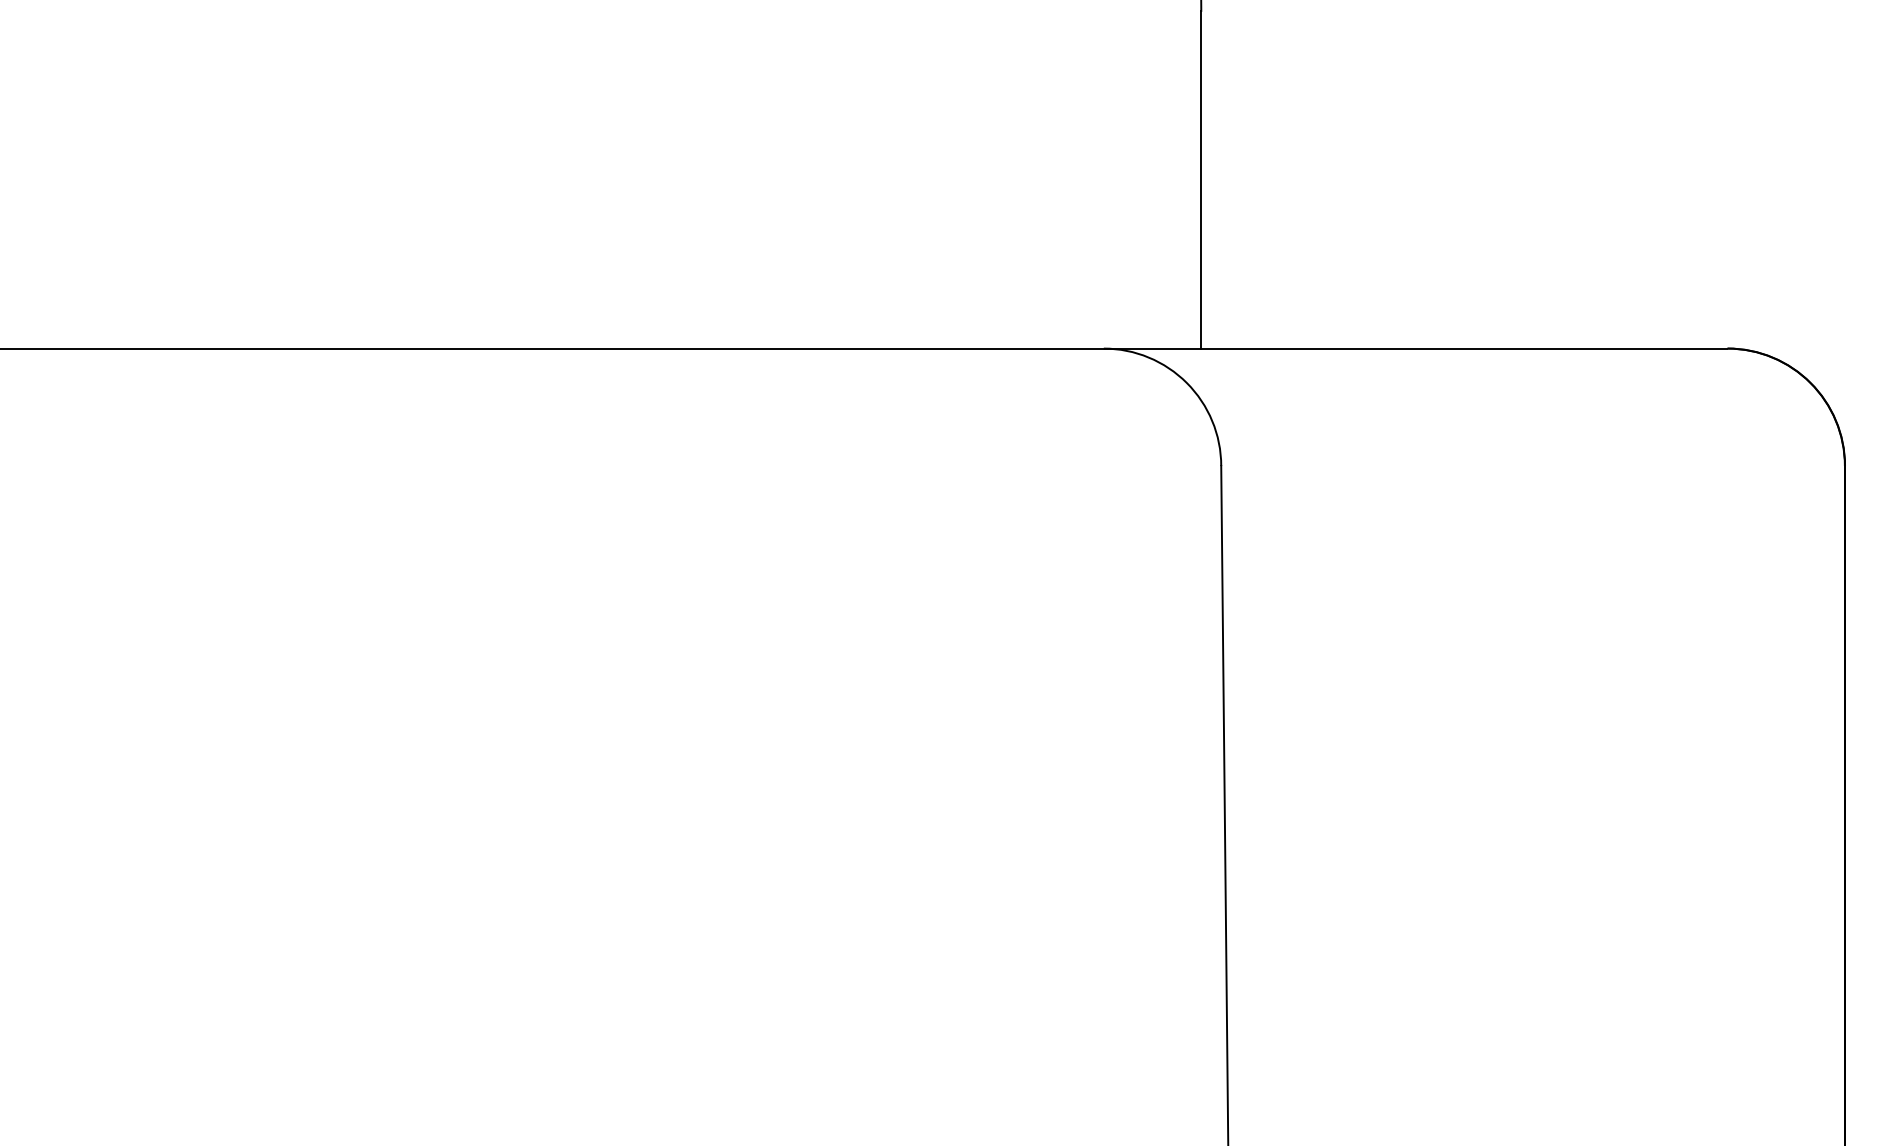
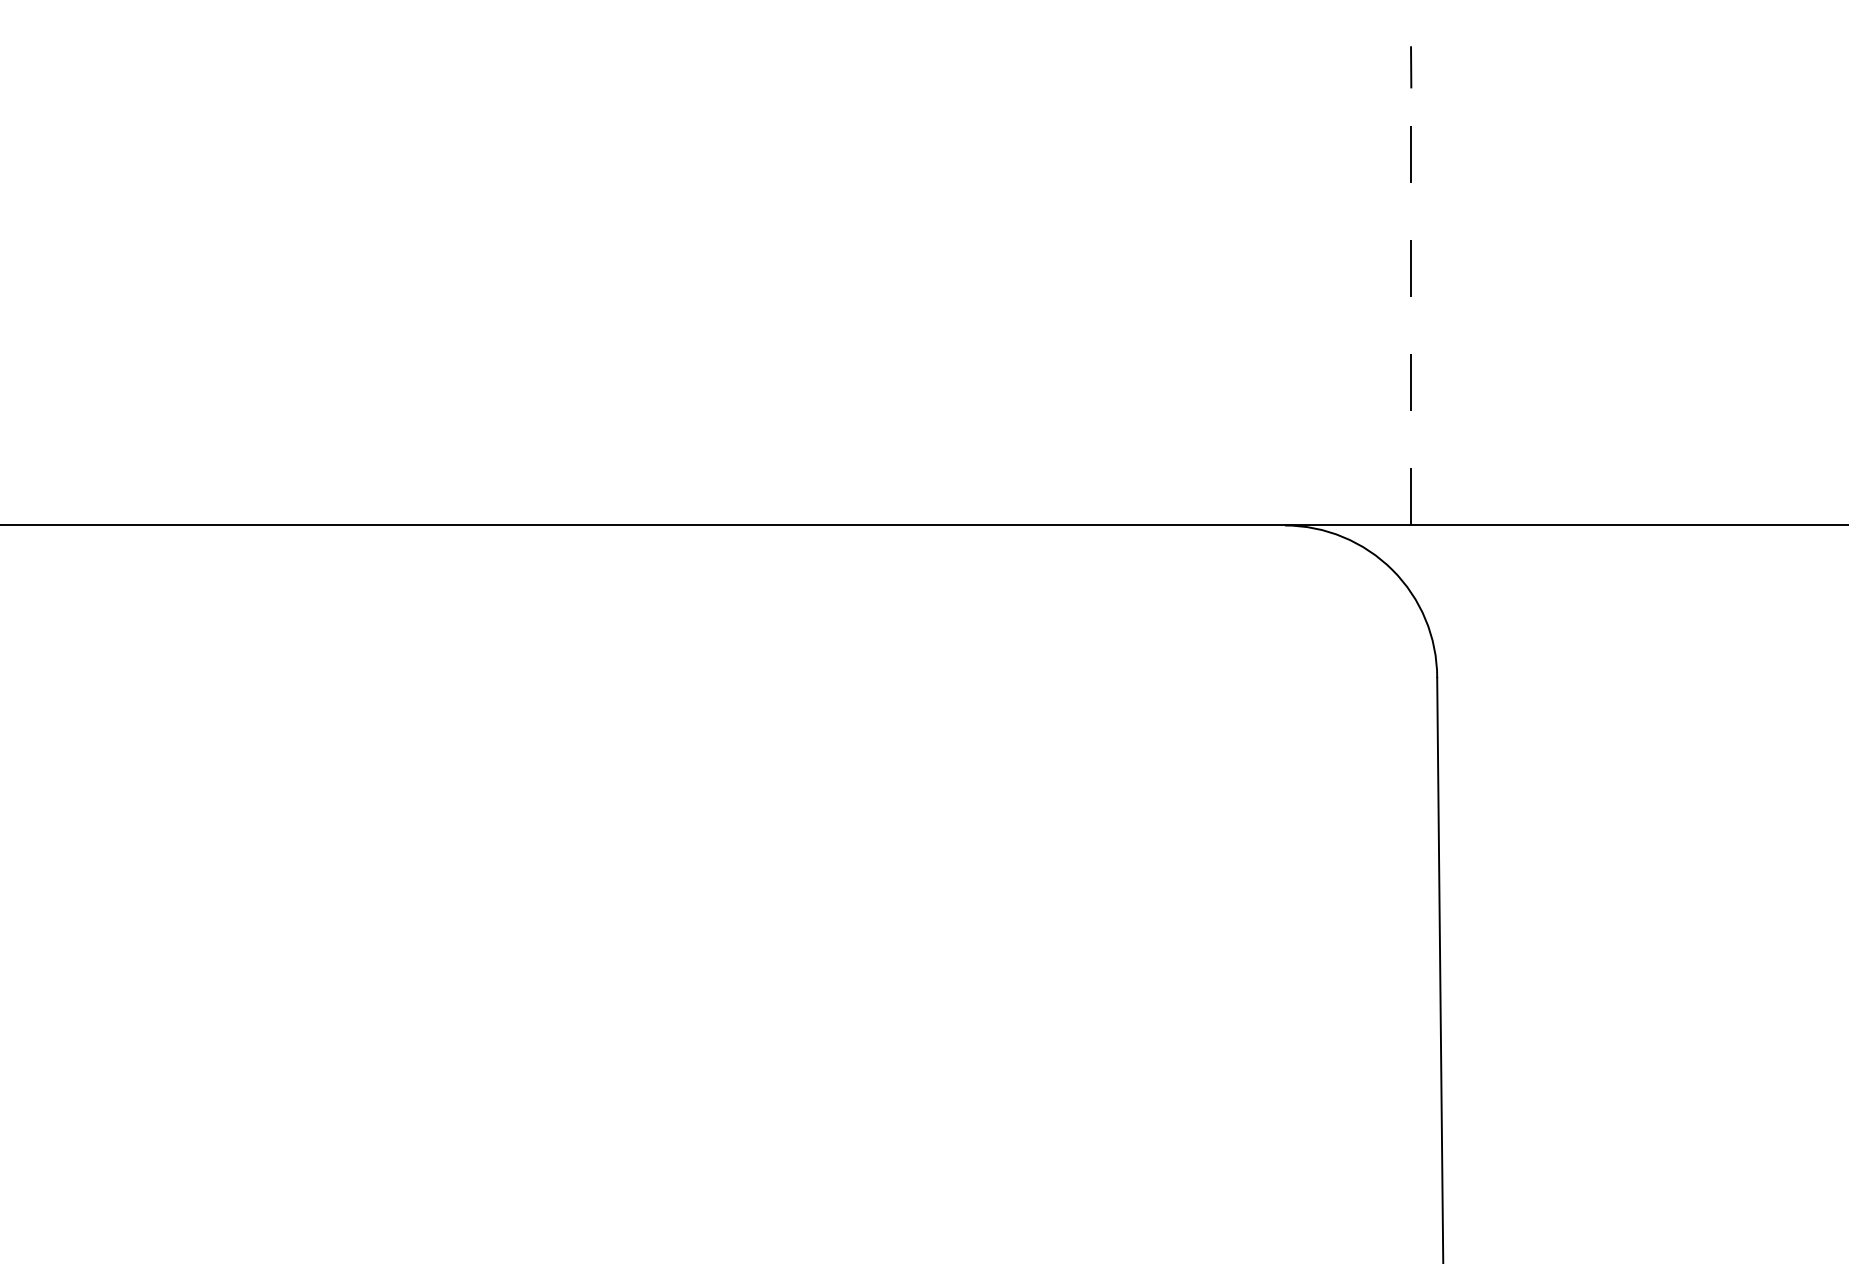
line: (1201, 179) -> (1411, 306), solid -> dashed

